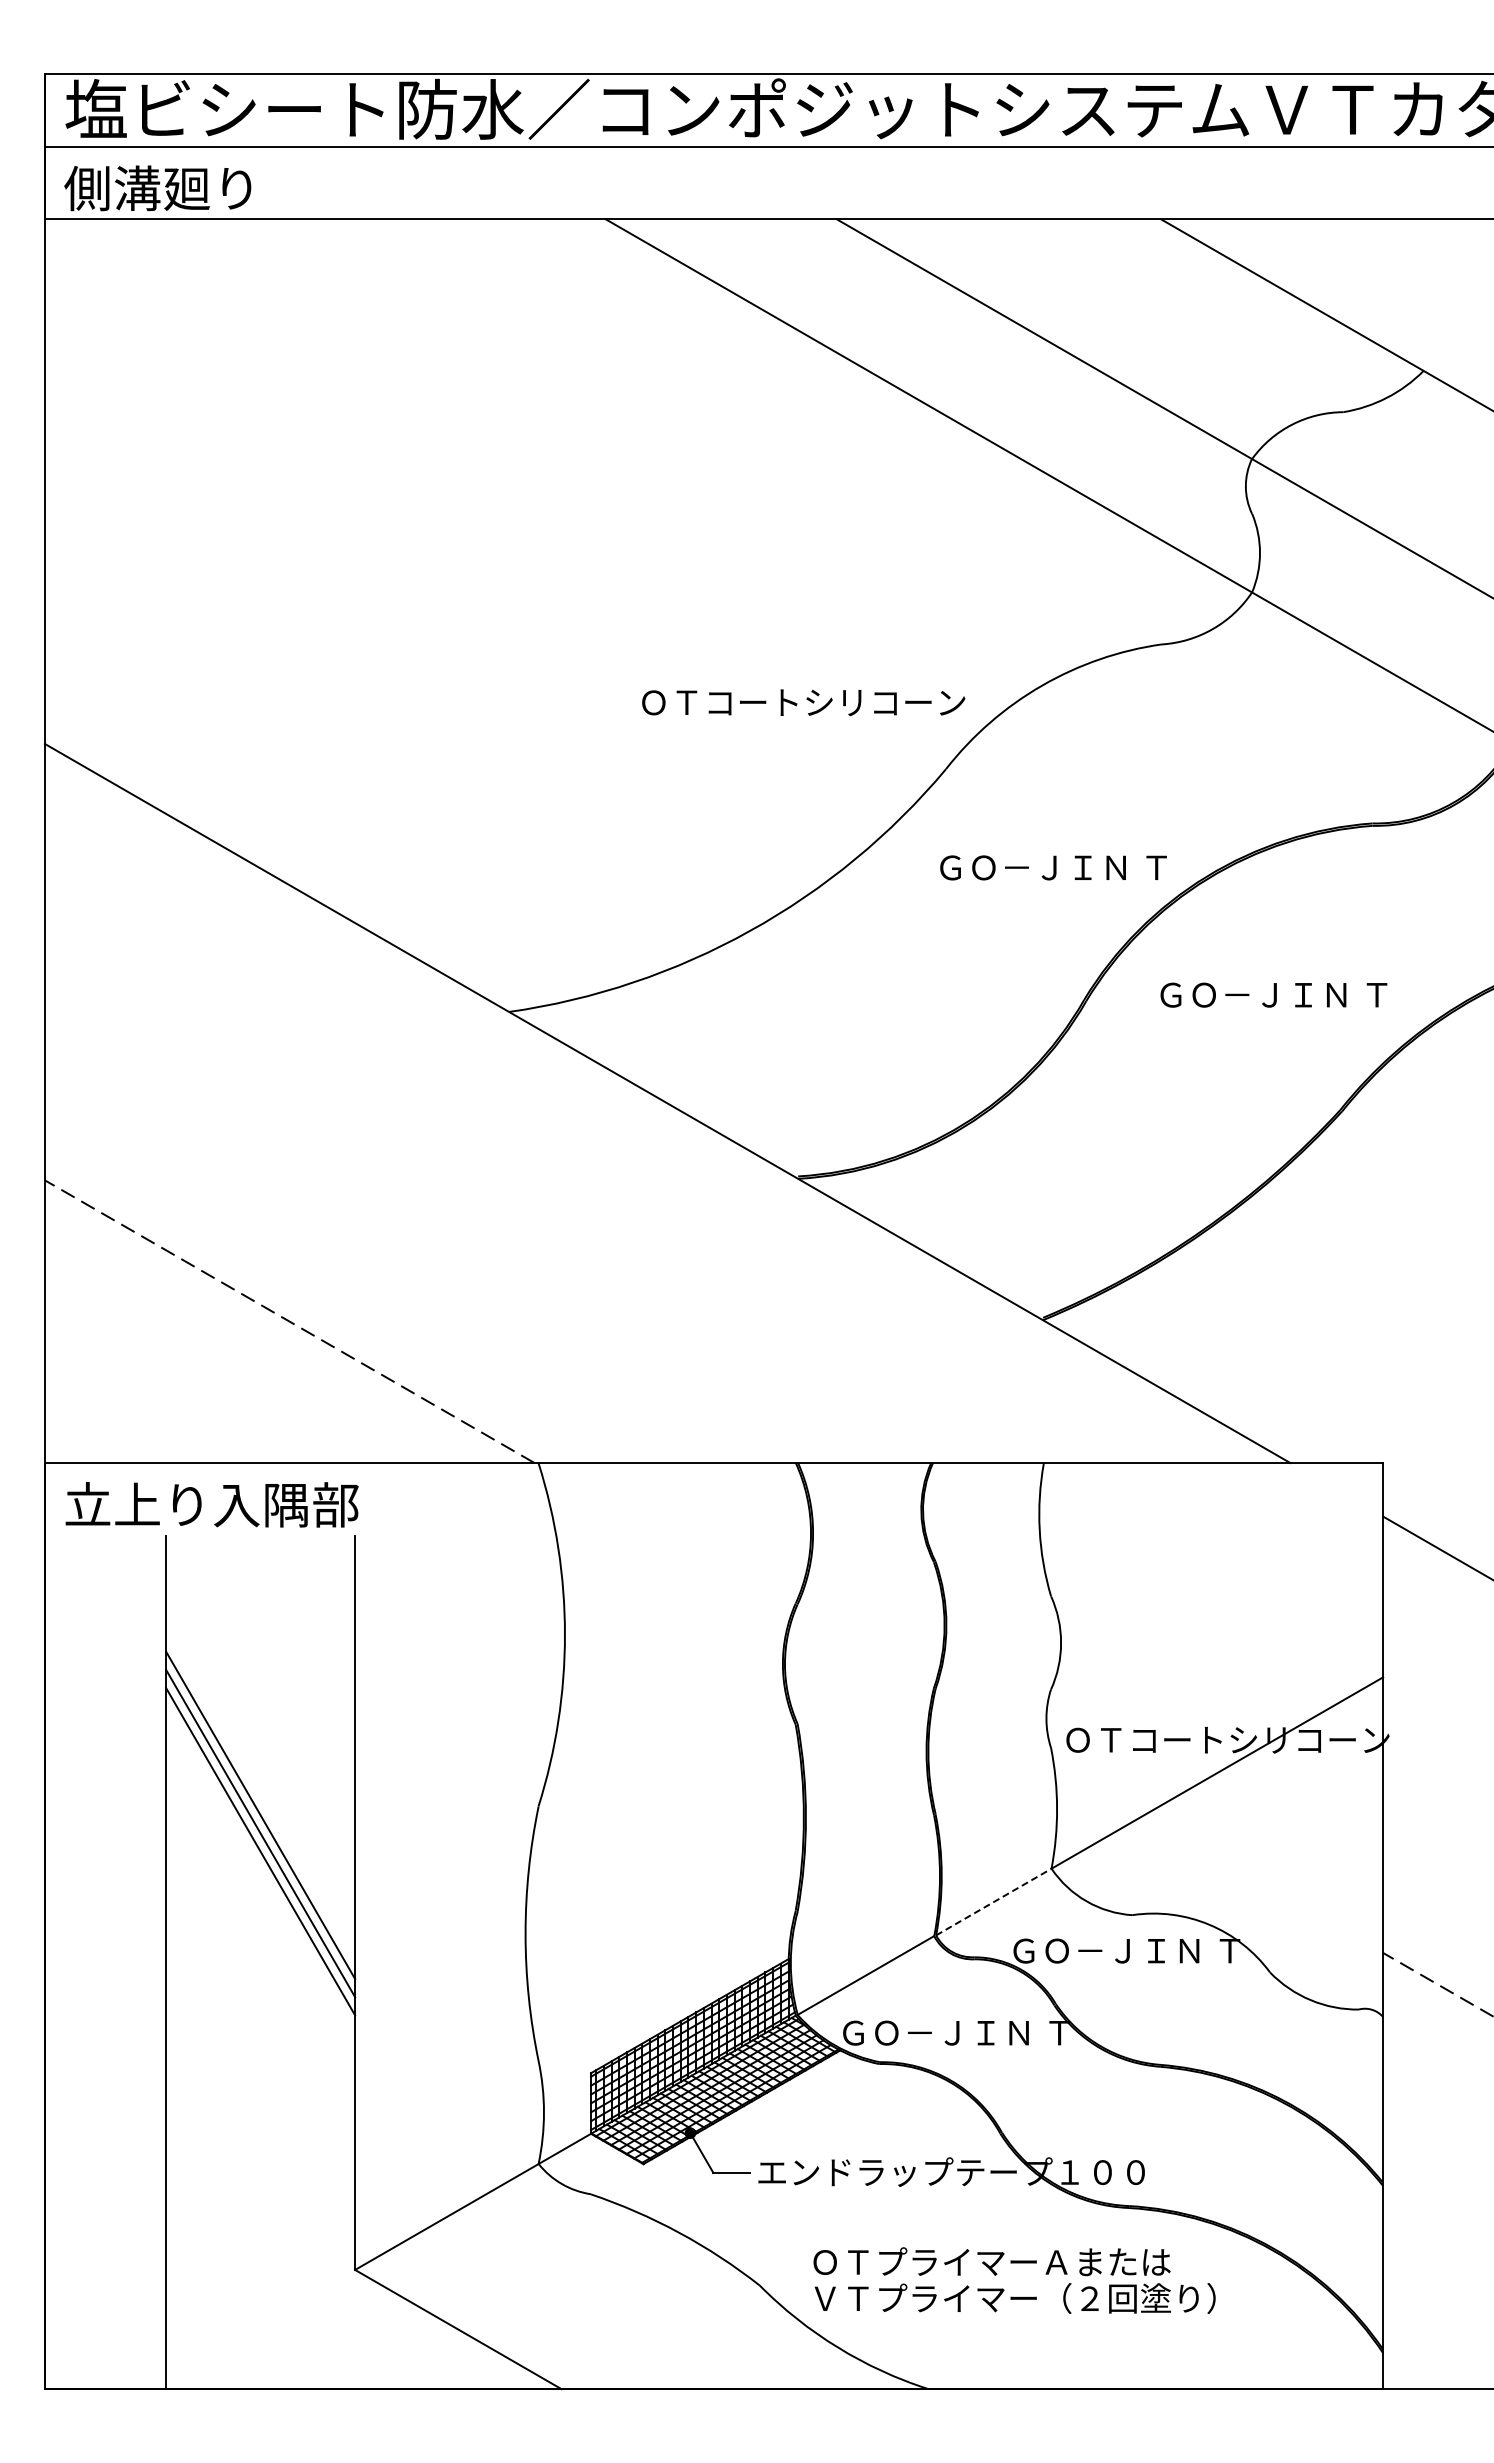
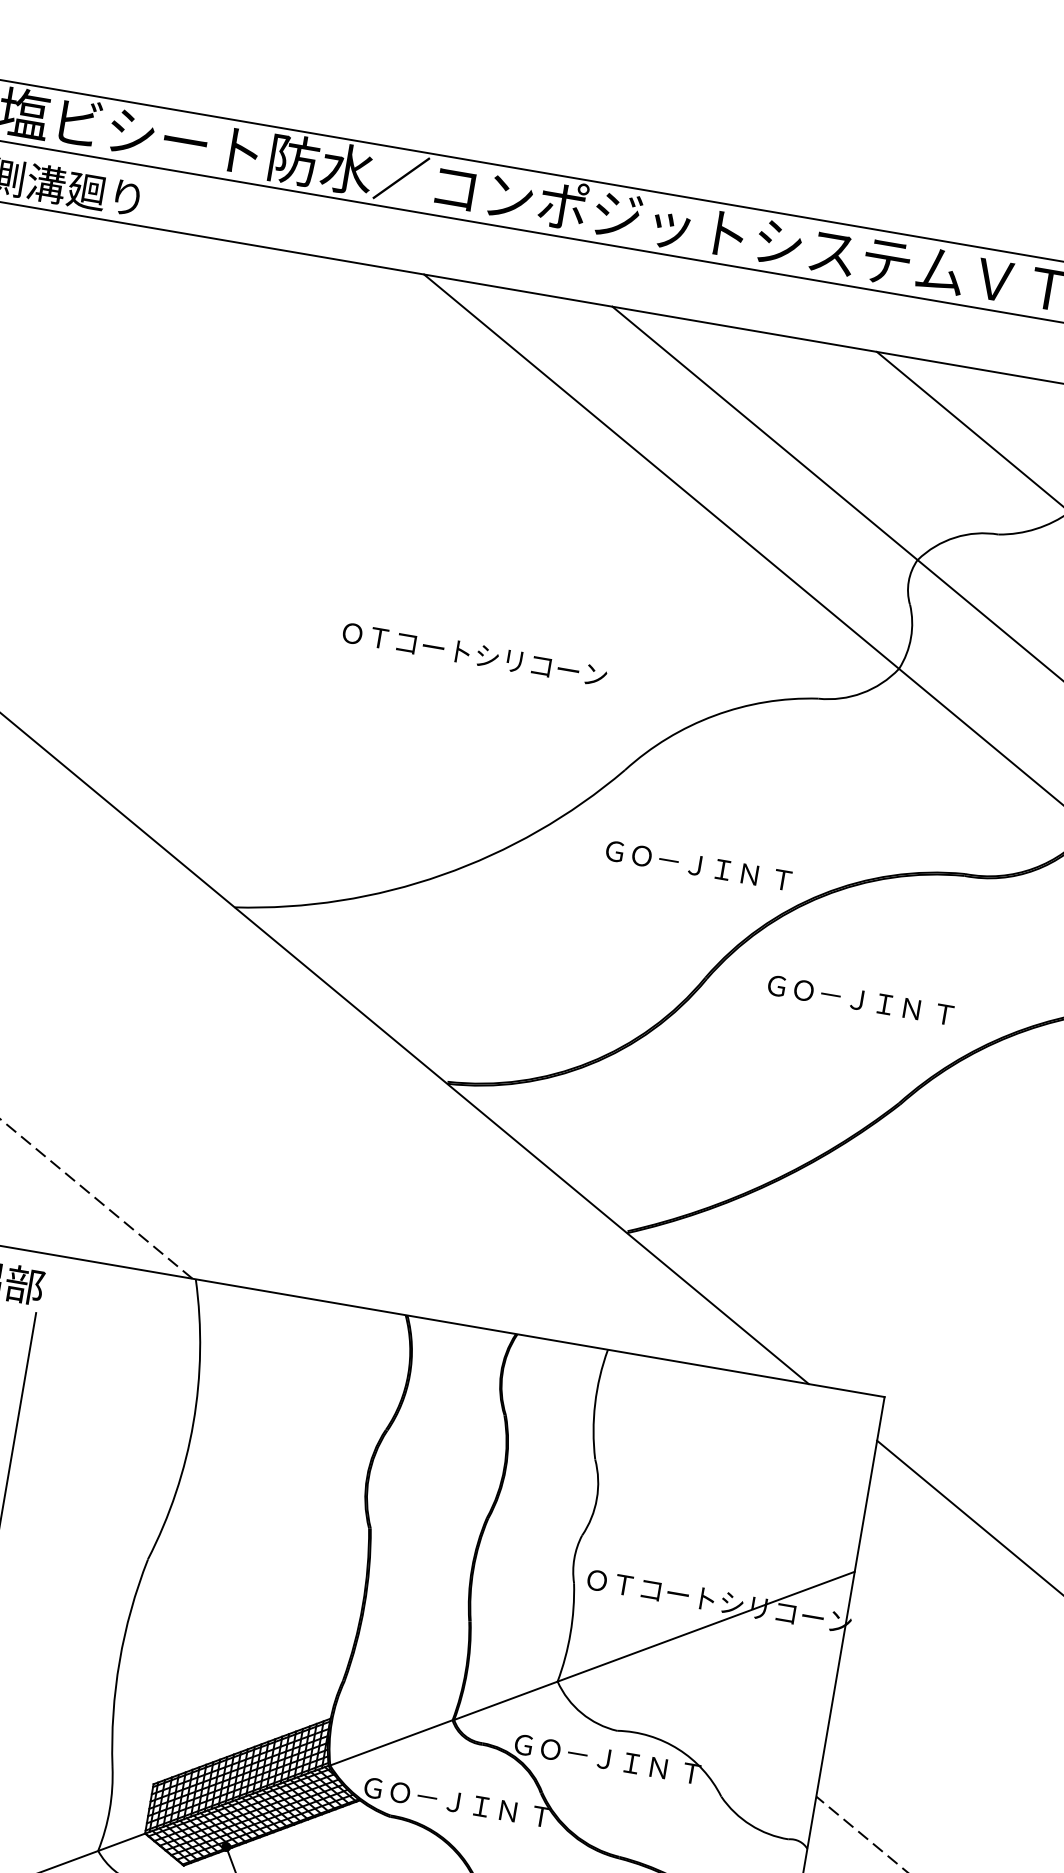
text: (803, 702) -> (474, 654), moved
line: (993, 1902) -> (505, 1701), dashed -> solid

